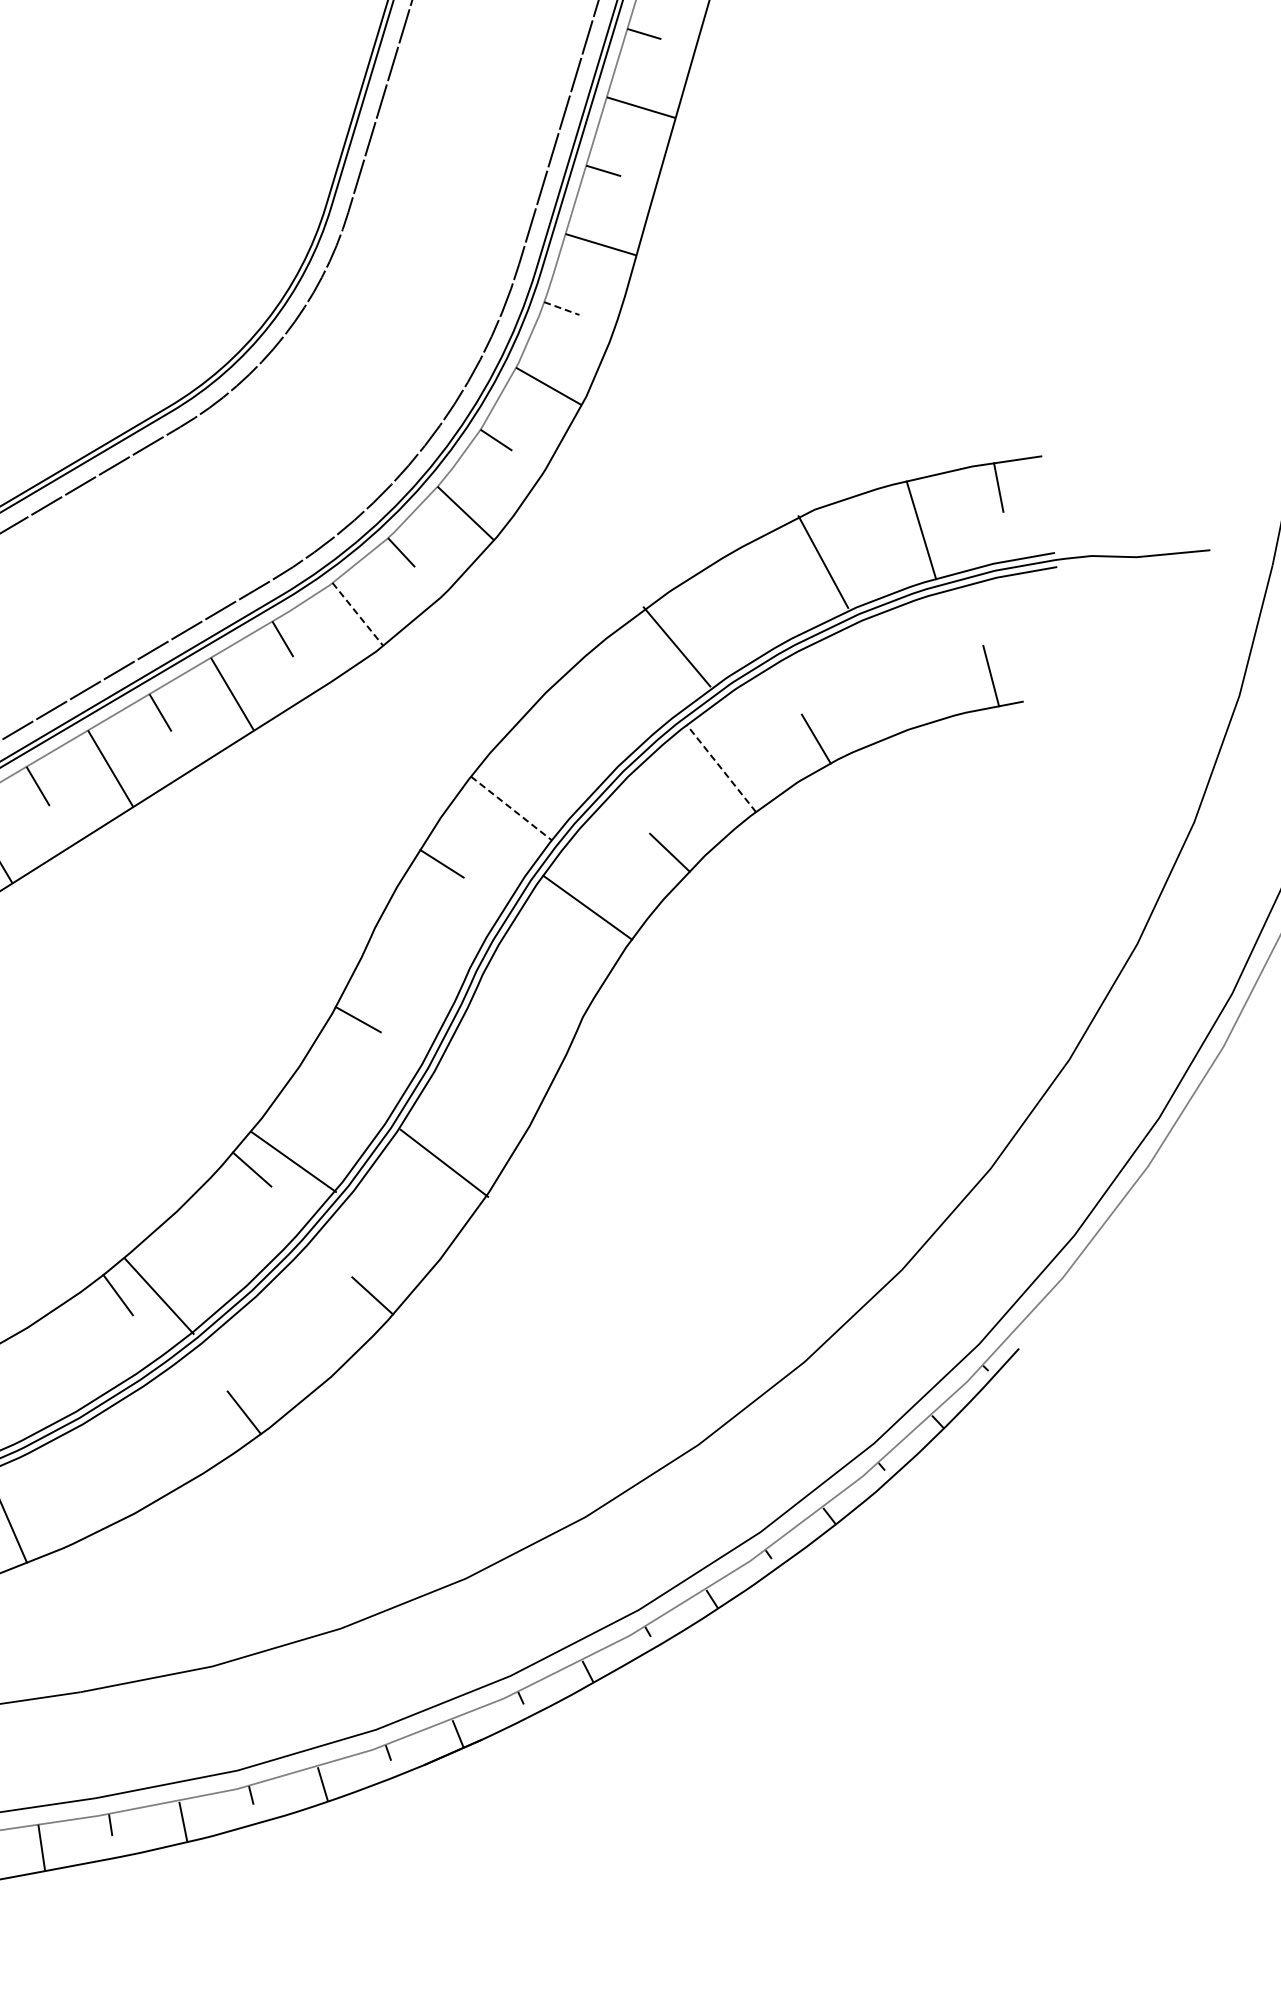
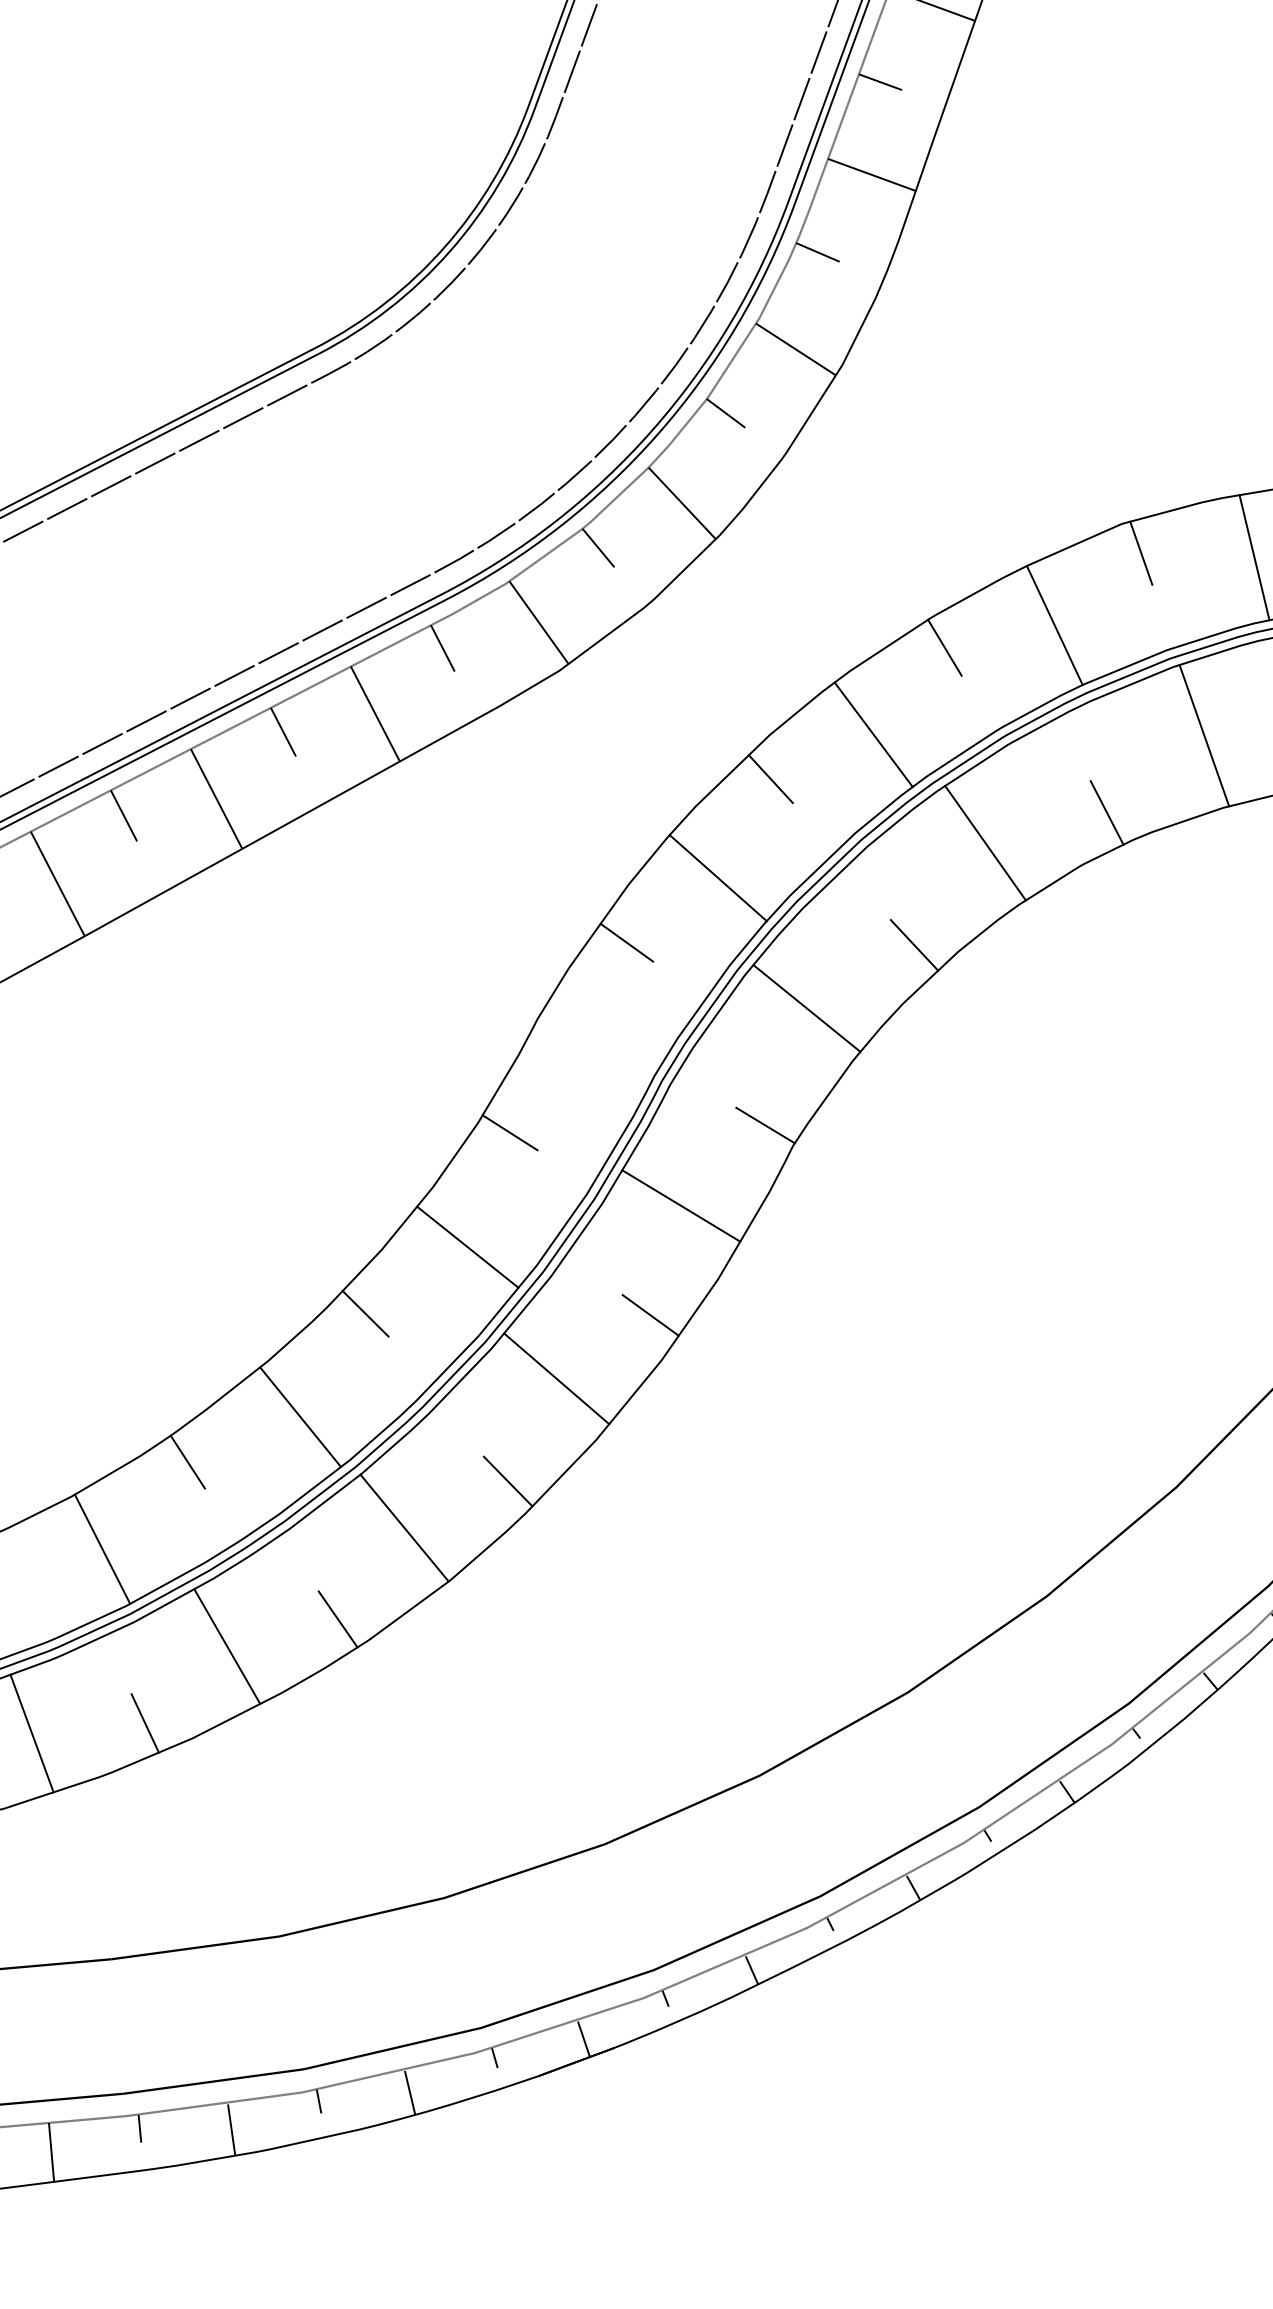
line: (561, 308) -> (817, 252), dashed -> solid
line: (831, 531) -> (1141, 552), added
line: (823, 561) -> (1054, 624), moved
line: (358, 614) -> (539, 622), dashed -> solid
line: (679, 615) -> (943, 647), added
line: (676, 646) -> (873, 734), moved
line: (889, 673) -> (1203, 735), added
line: (548, 727) -> (770, 778), added
line: (721, 768) -> (985, 843), dashed -> solid
line: (511, 808) -> (718, 878), dashed -> solid
line: (560, 1001) -> (765, 1124), added
line: (496, 1069) -> (680, 1205), added
line: (477, 1157) -> (650, 1314), added
line: (294, 1161) -> (468, 1246), moved
line: (444, 1162) -> (556, 1377), moved
line: (159, 1295) -> (300, 1416), moved
line: (292, 1337) -> (404, 1528), added
line: (54, 1367) -> (102, 1548), added
line: (157, 1439) -> (226, 1646), added
line: (96, 1503) -> (145, 1722), added

